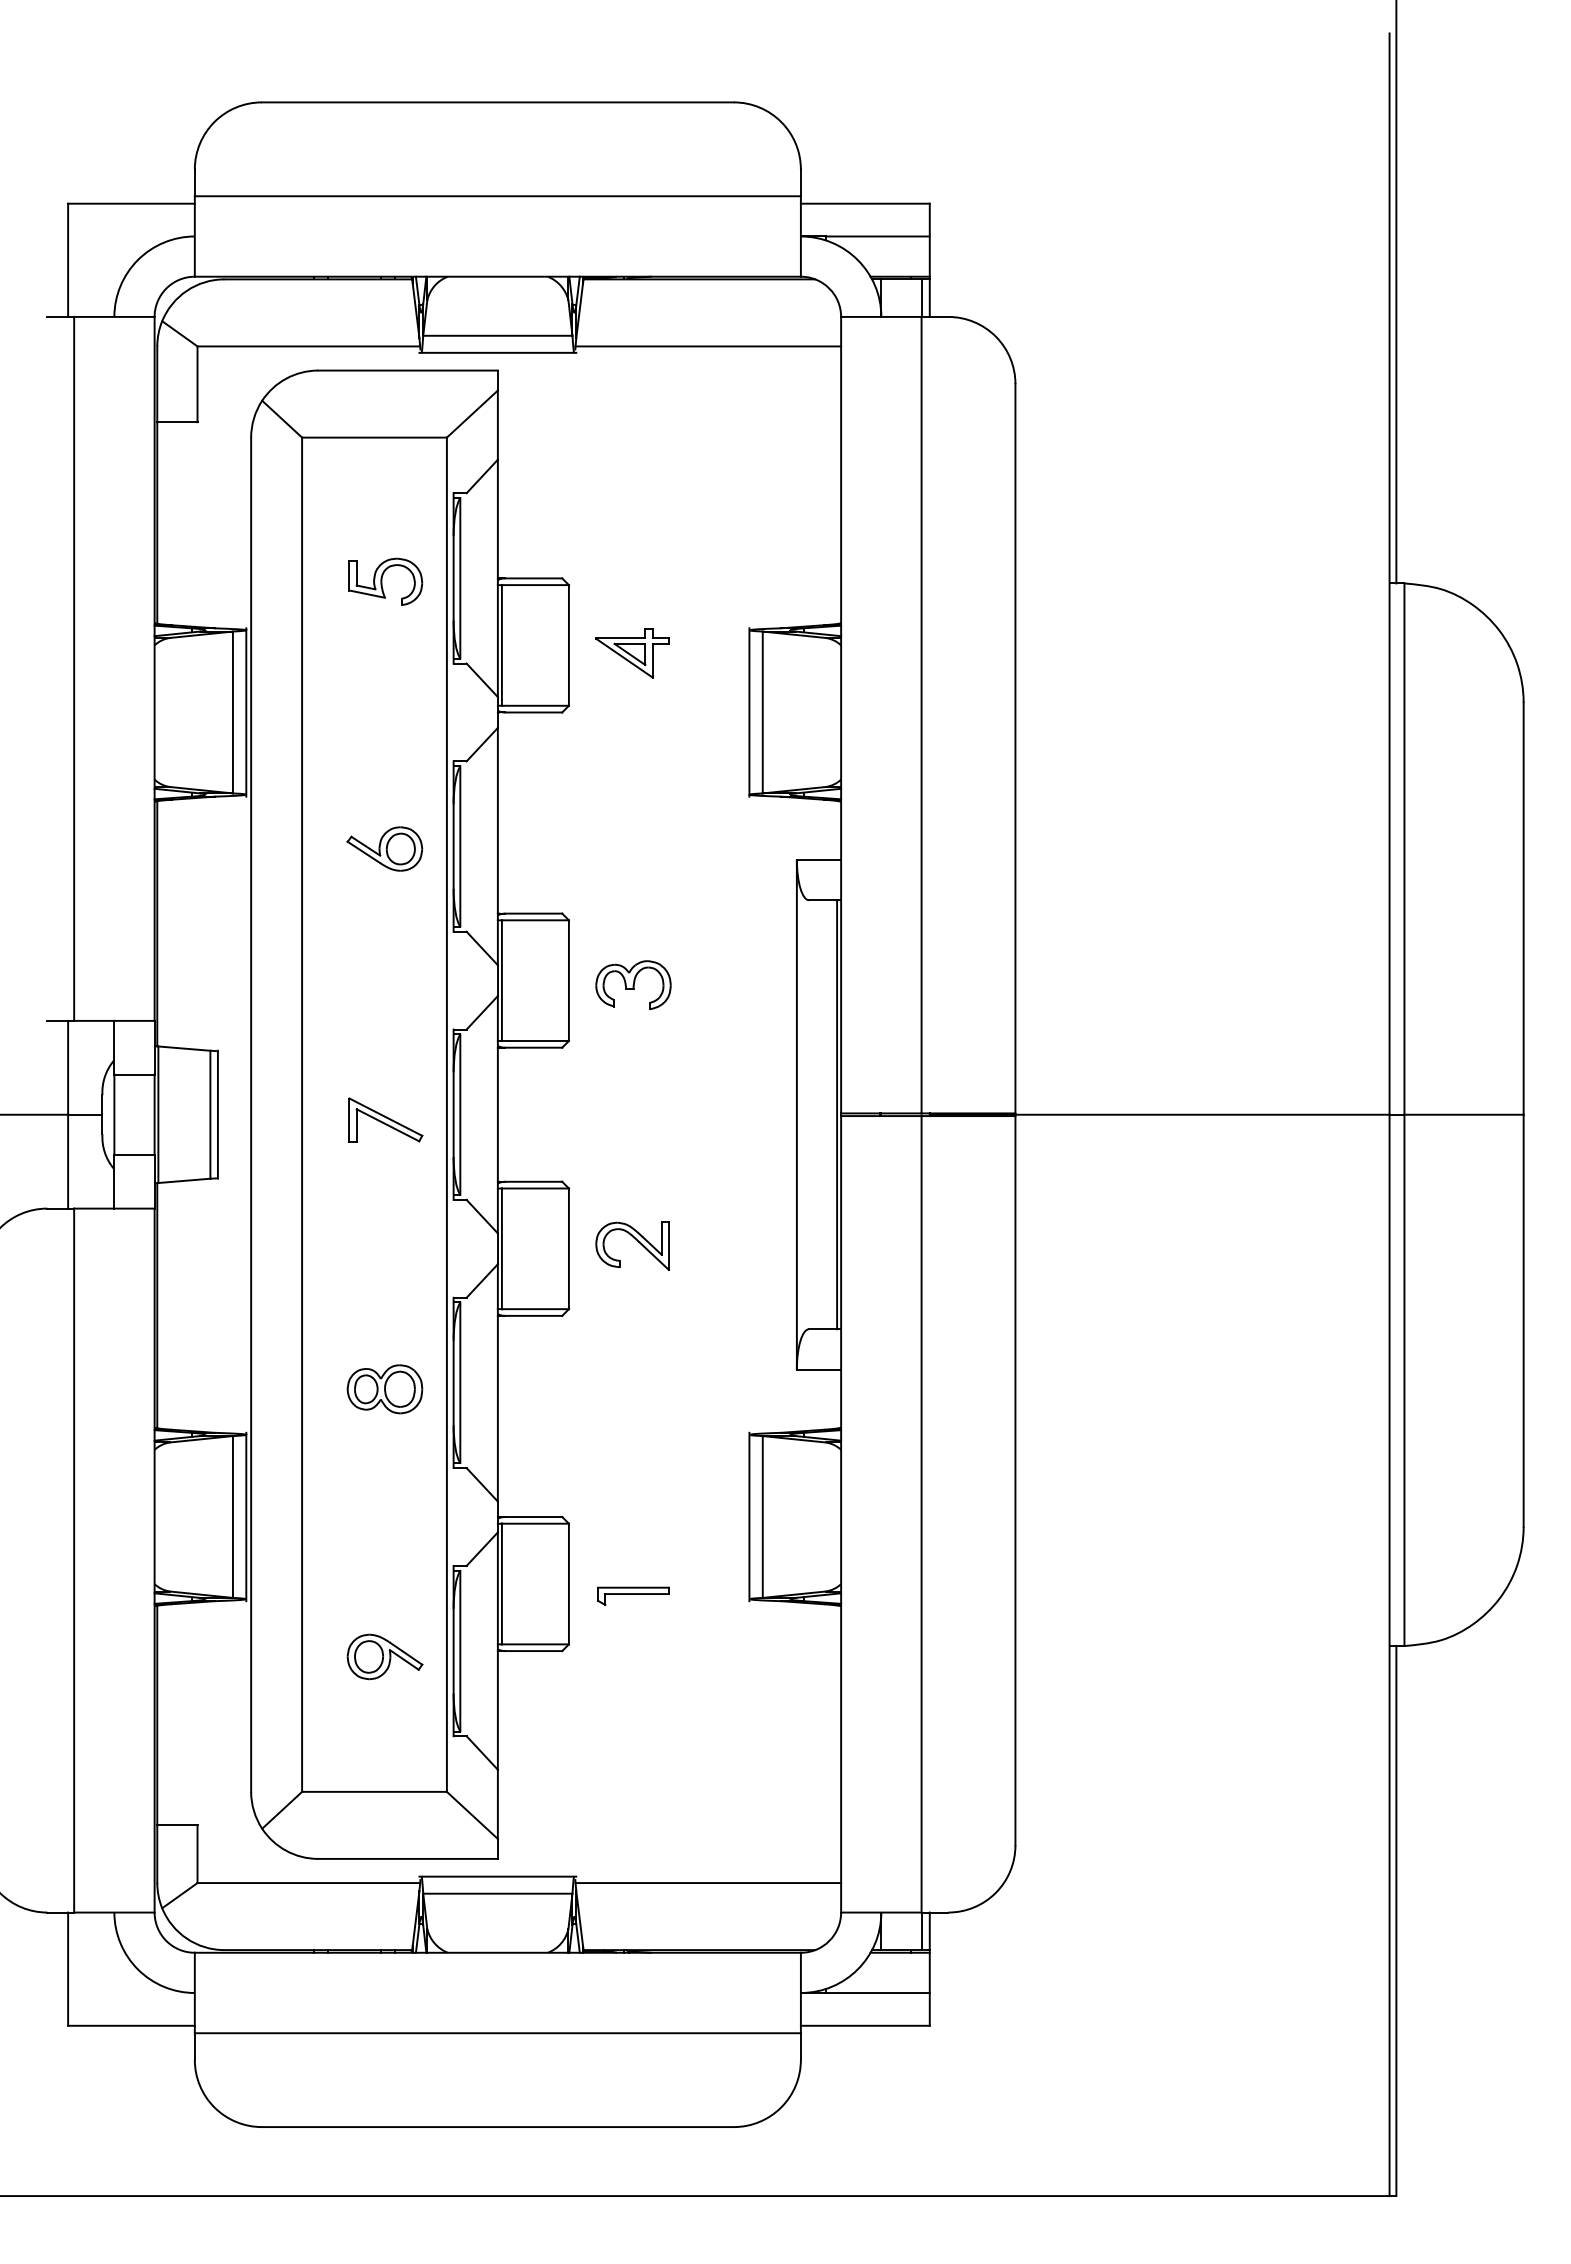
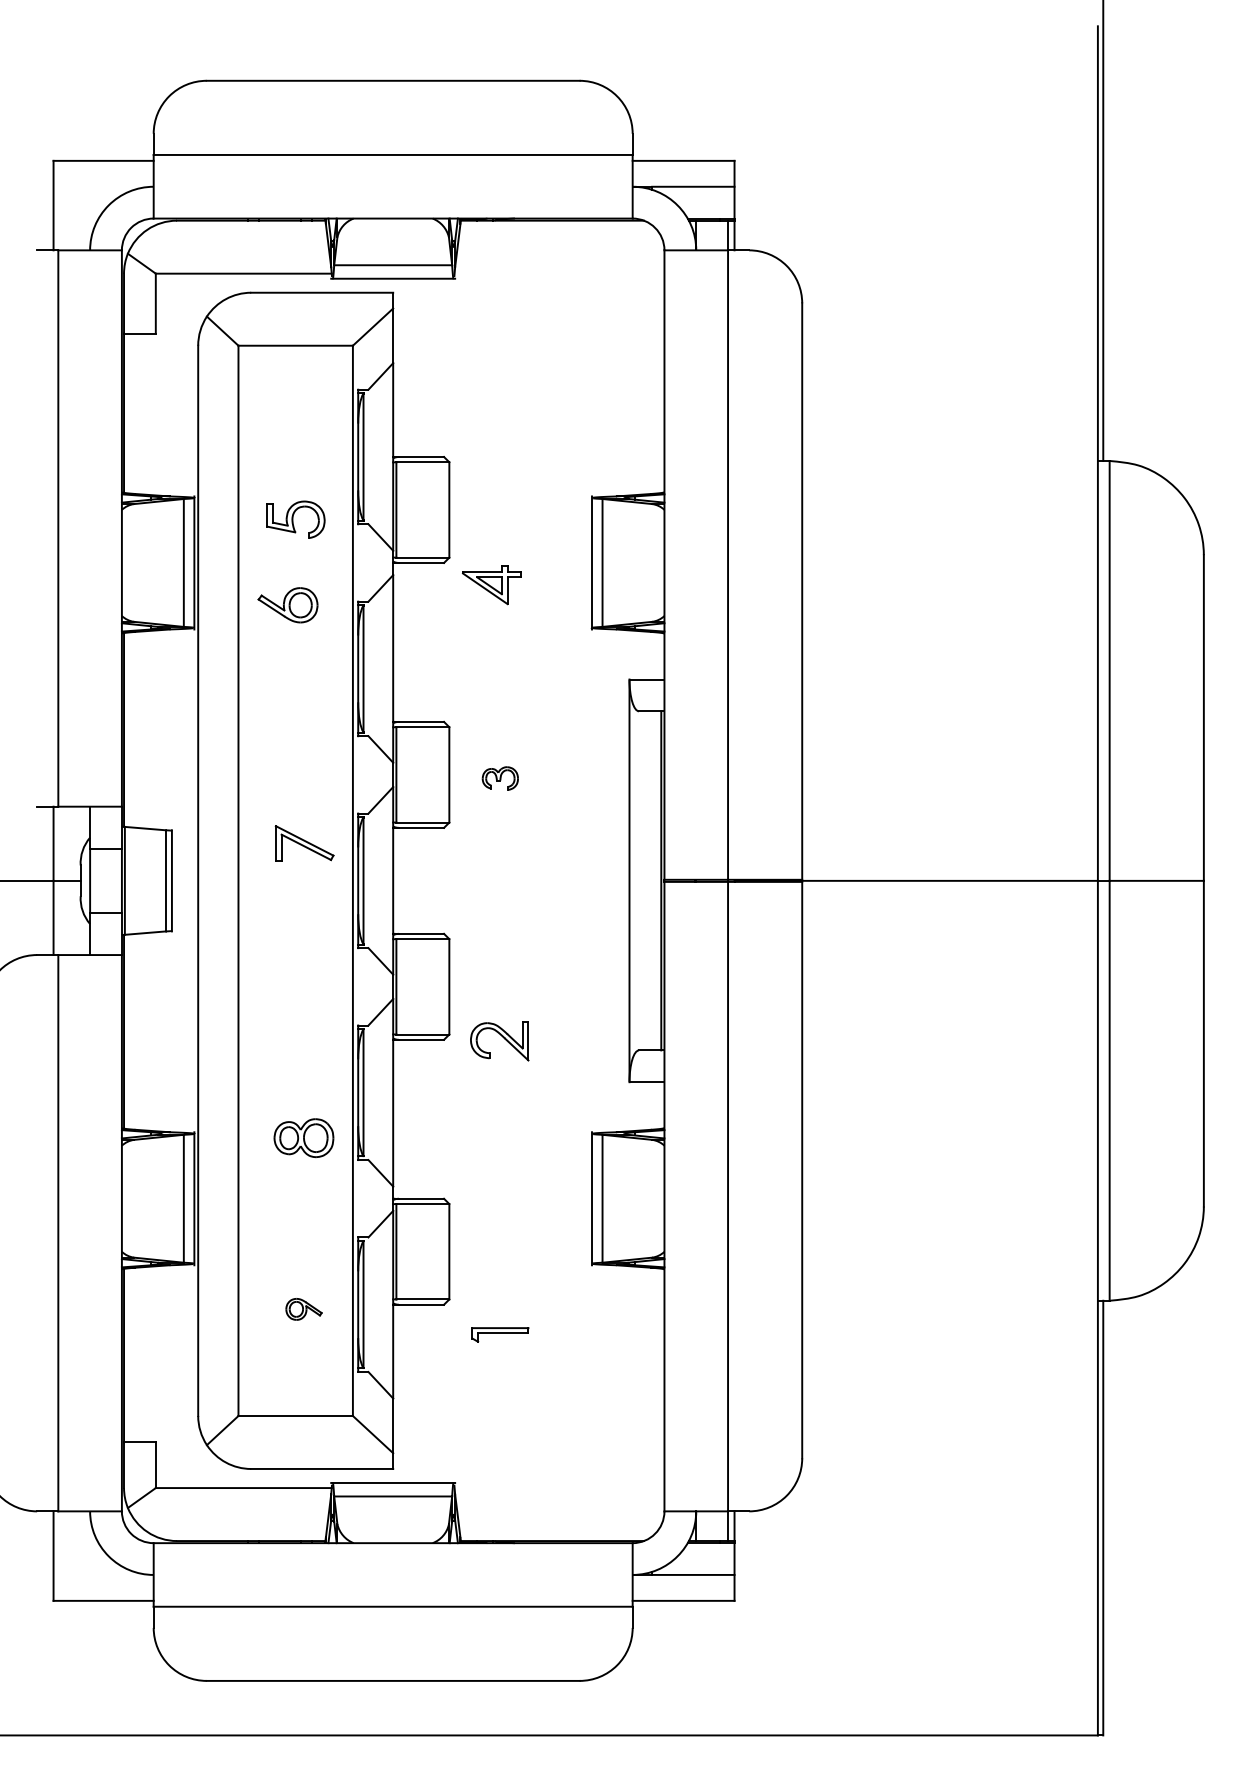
line: (708, 346) -> (559, 273), removed
part: (385, 581) -> (295, 519), moved
part: (632, 653) -> (491, 585), moved
part: (384, 848) -> (287, 604), moved
part: (633, 985) -> (500, 778), size x0.6
part: (385, 1119) -> (304, 842), moved
part: (636, 1240) -> (502, 1037), moved
part: (384, 1389) -> (303, 1138), moved
part: (633, 1595) -> (500, 1334), moved
part: (384, 1656) -> (303, 1309), size x0.6
line: (708, 1883) -> (559, 1488), removed

